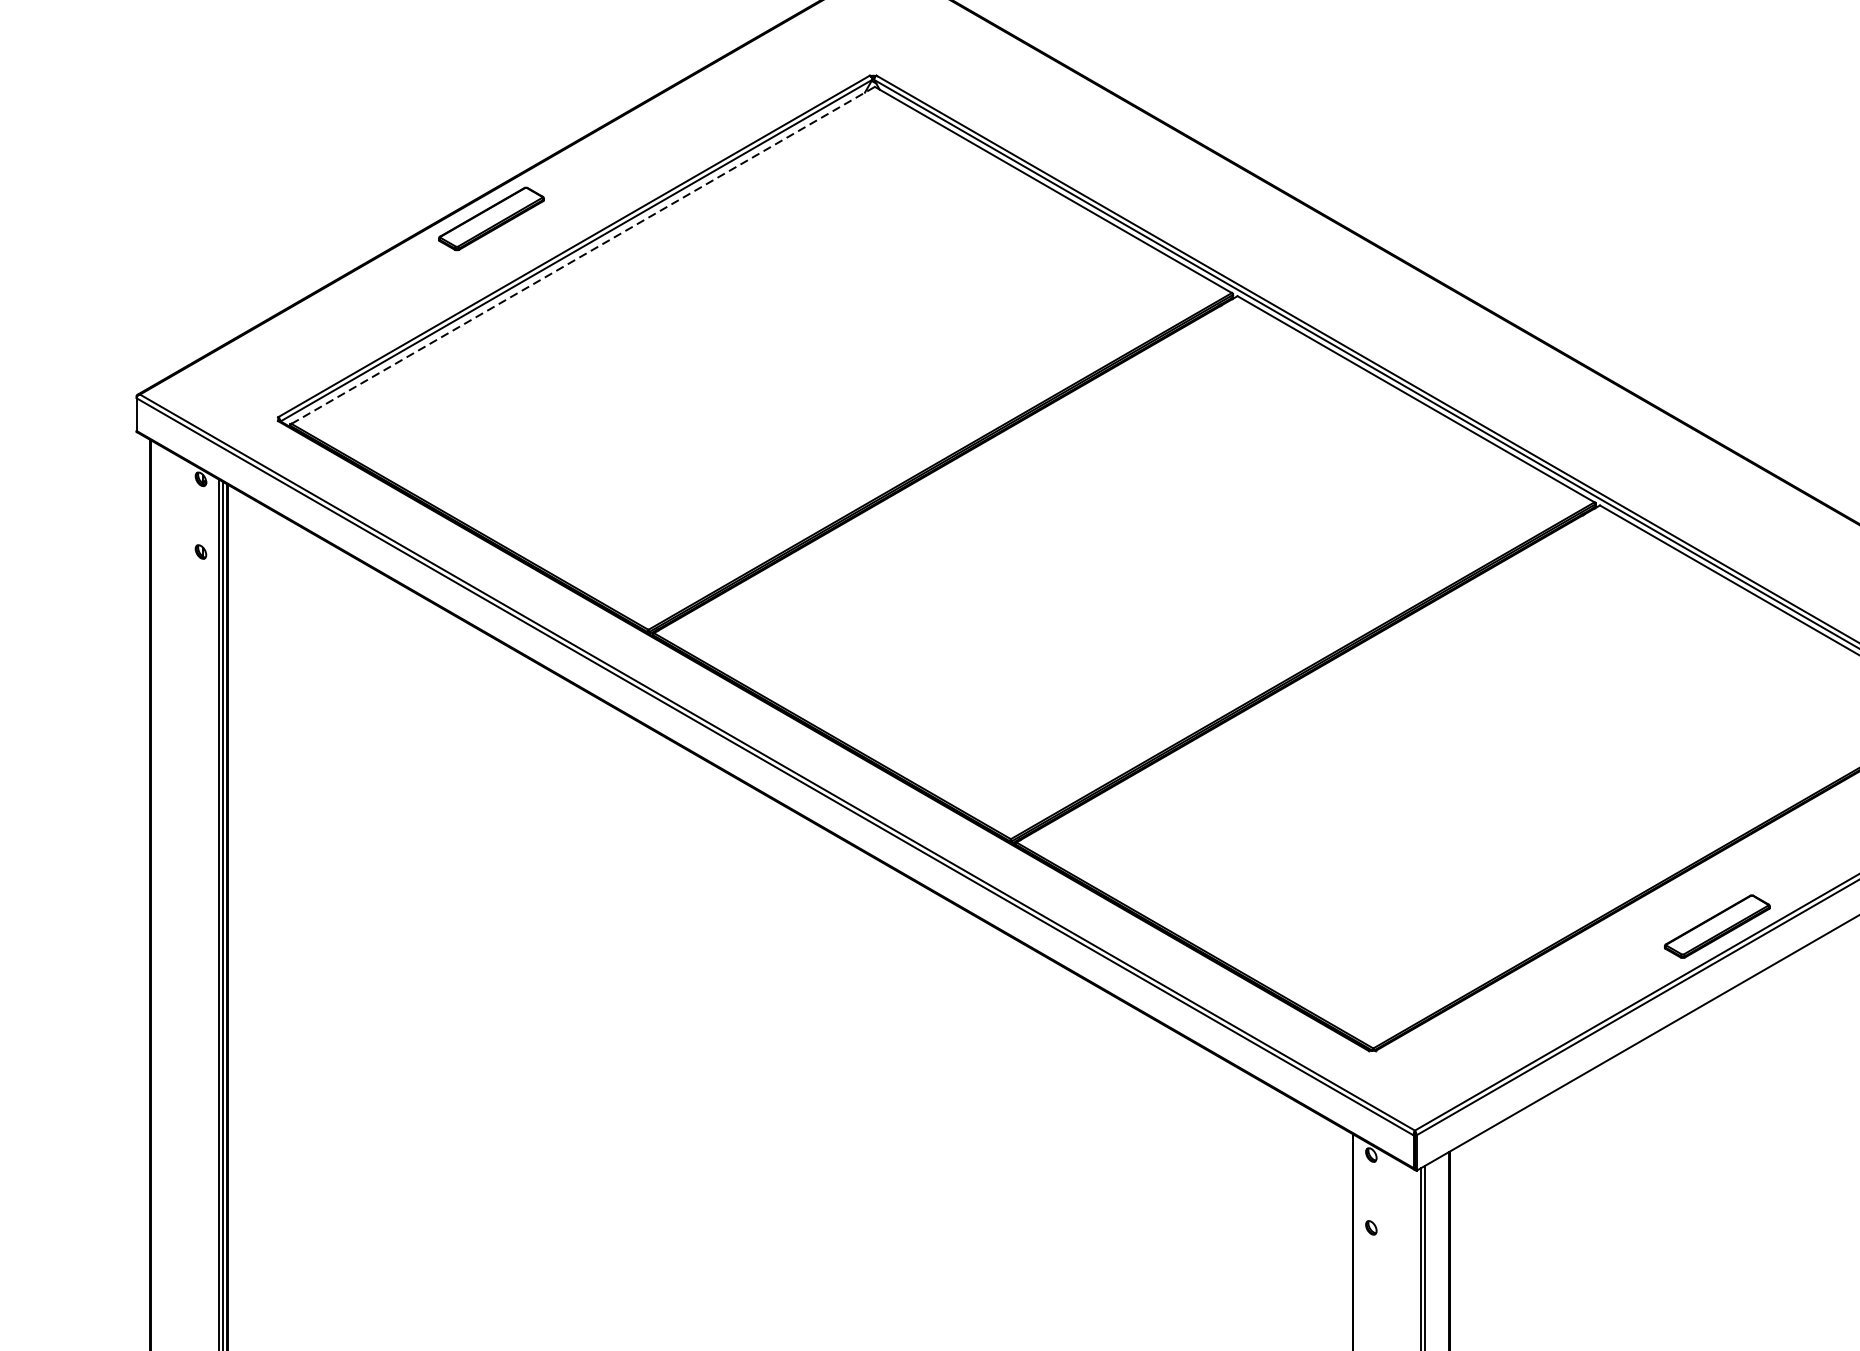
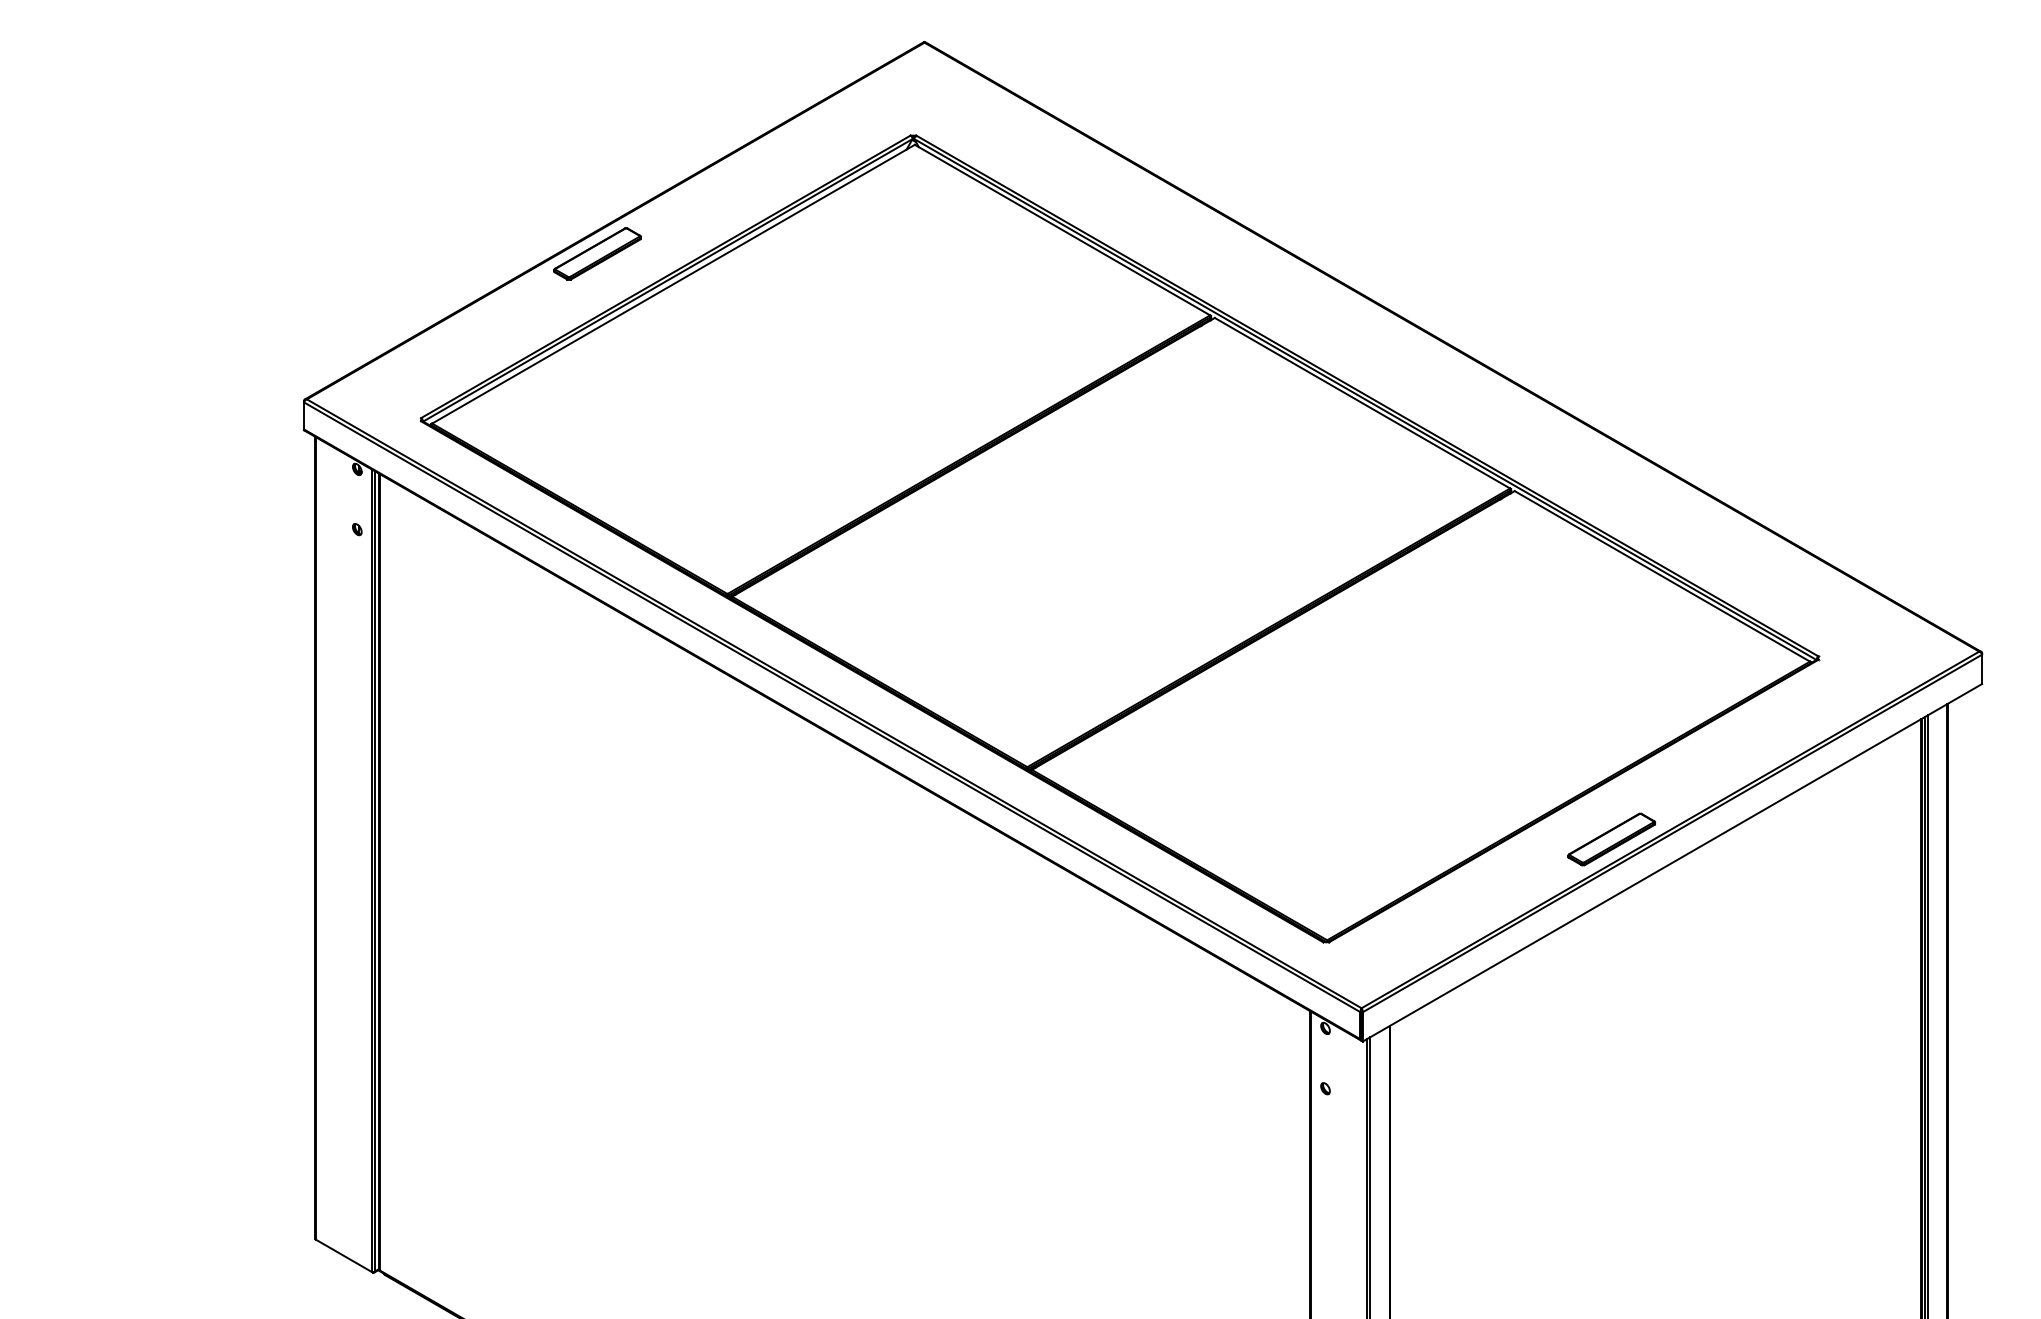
line: (583, 255) -> (673, 284), dashed -> solid

